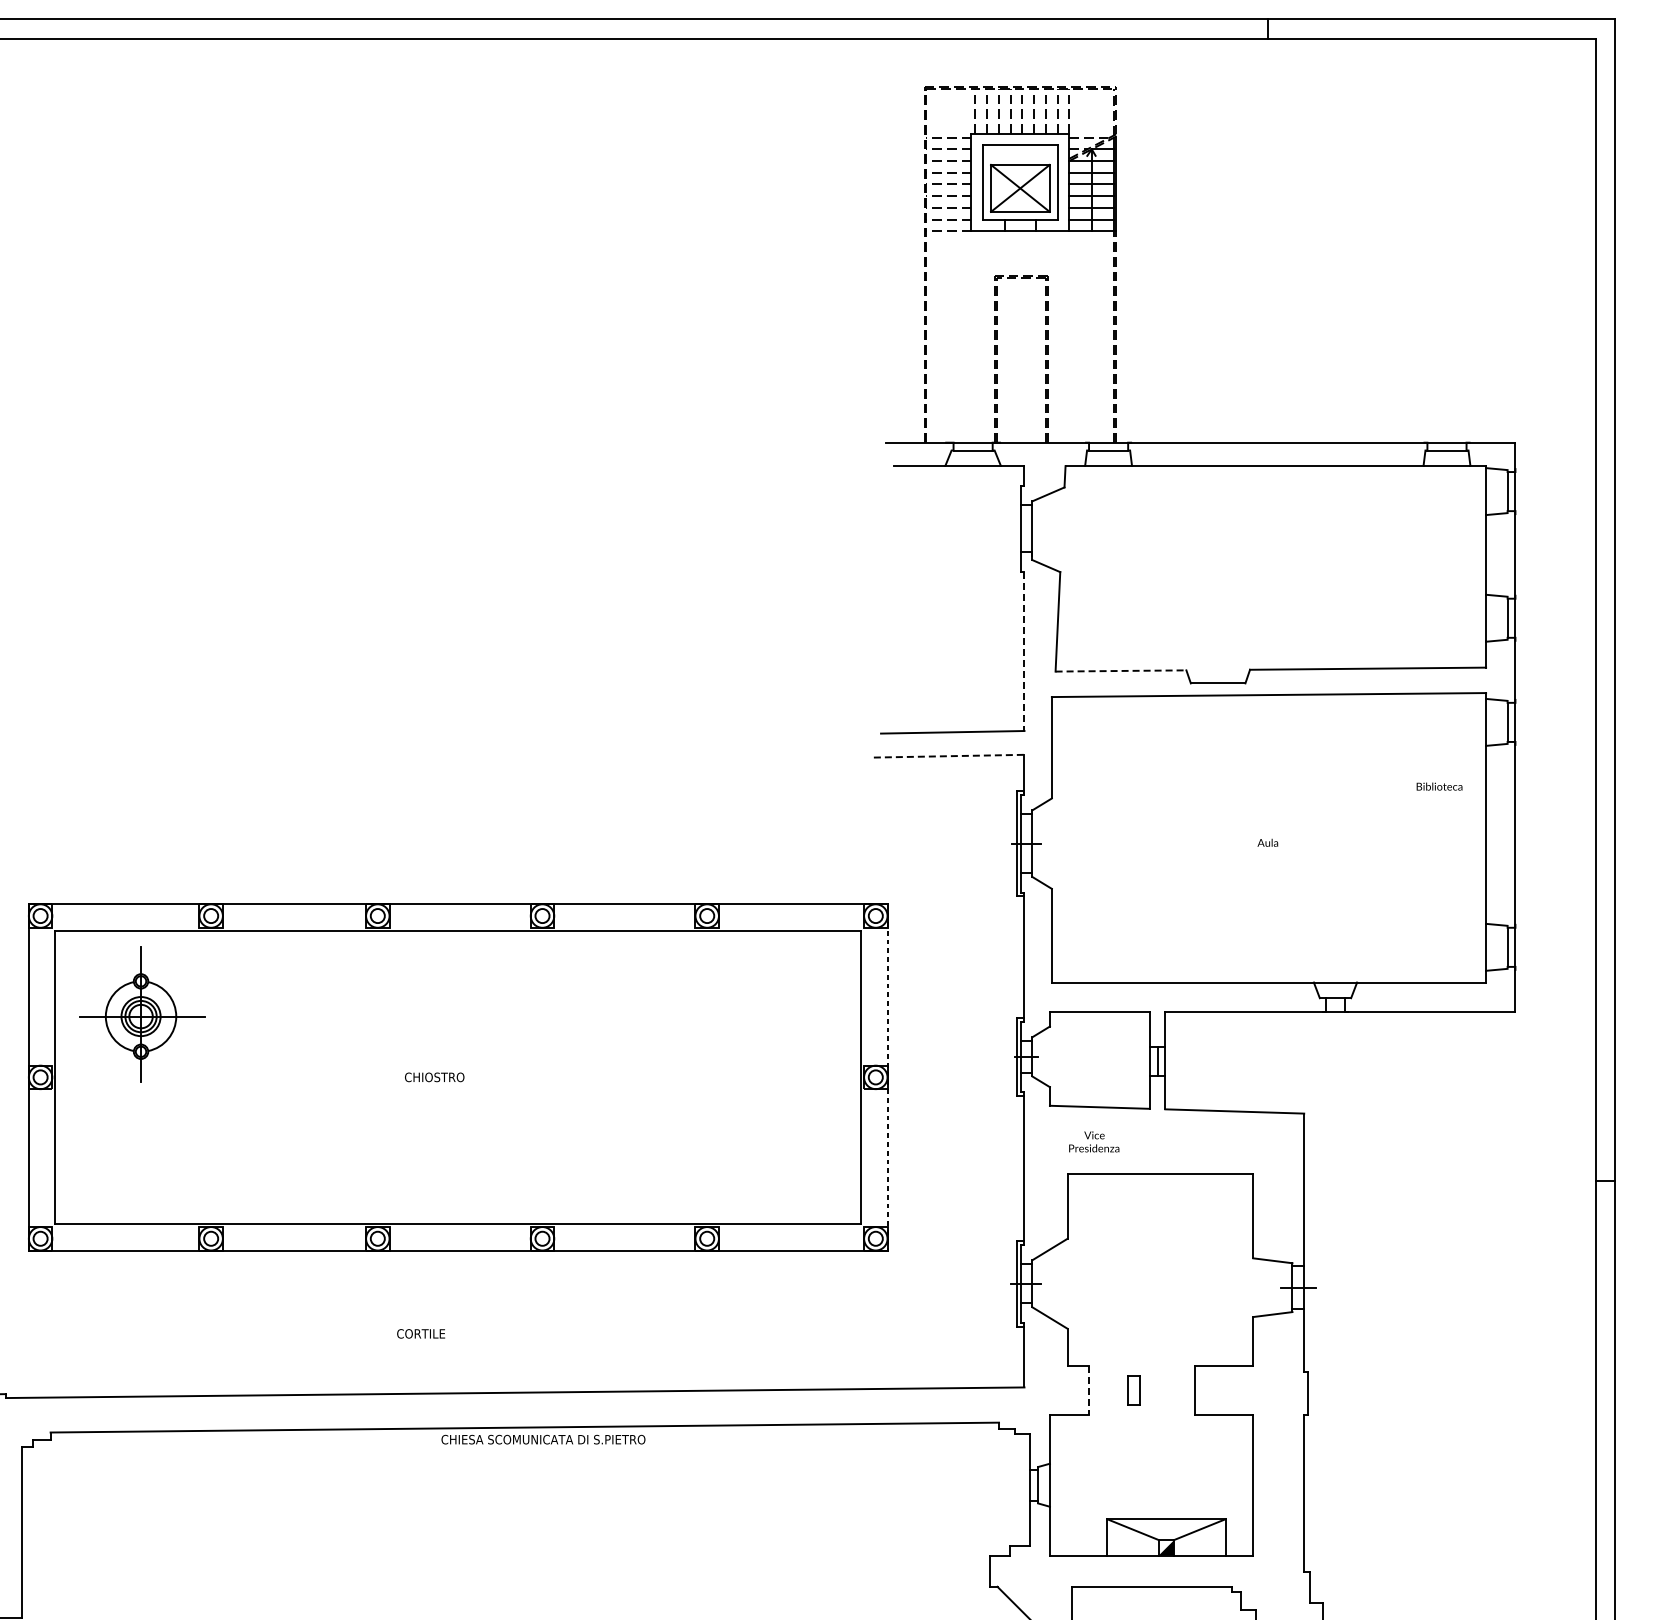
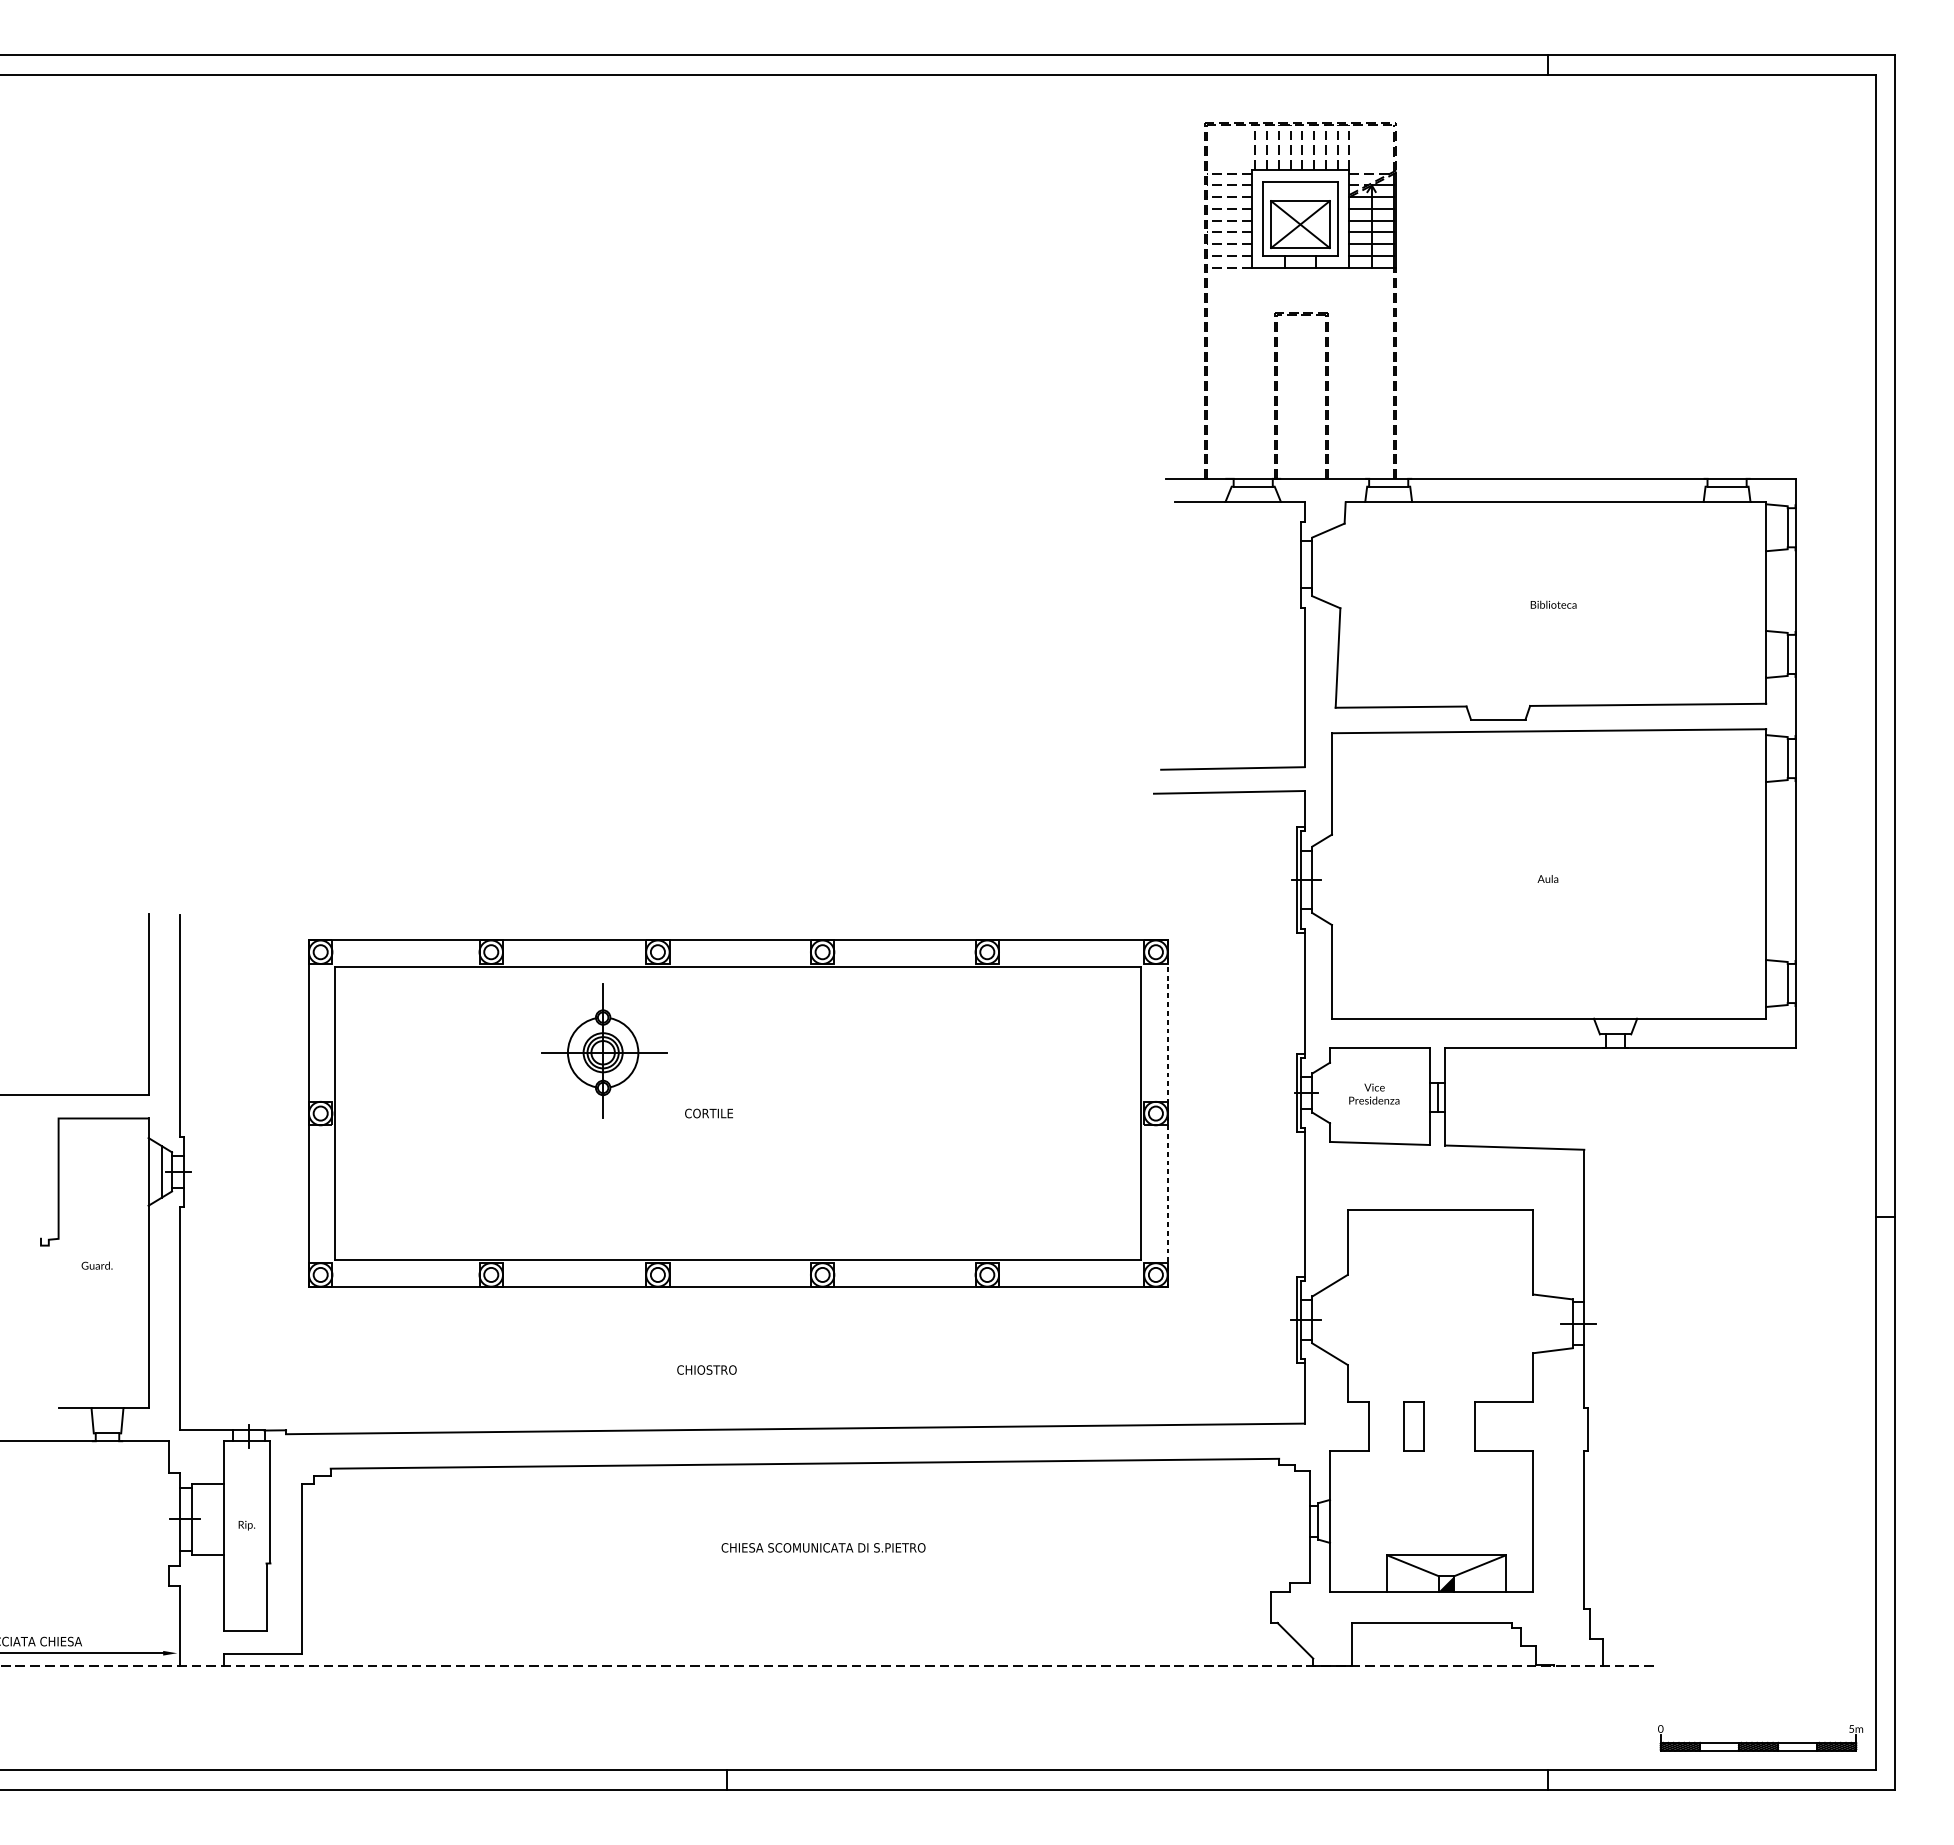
line: (1024, 651) -> (1304, 687), dashed -> solid
line: (1121, 671) -> (1401, 707), dashed -> solid
line: (949, 756) -> (1229, 792), dashed -> solid
text: (1439, 786) -> (1553, 604), moved
part: (142, 1014) -> (604, 1050), moved
text: (438, 1077) -> (718, 1113), CHIOSTRO -> CORTILE
text: (1094, 1141) -> (1374, 1093), moved
text: (430, 1333) -> (710, 1369), CORTILE -> CHIOSTRO
part: (1133, 1390) -> (1413, 1426), size x1.67
line: (1089, 1391) -> (1369, 1427), dashed -> solid
text: (543, 1439) -> (823, 1547), moved

